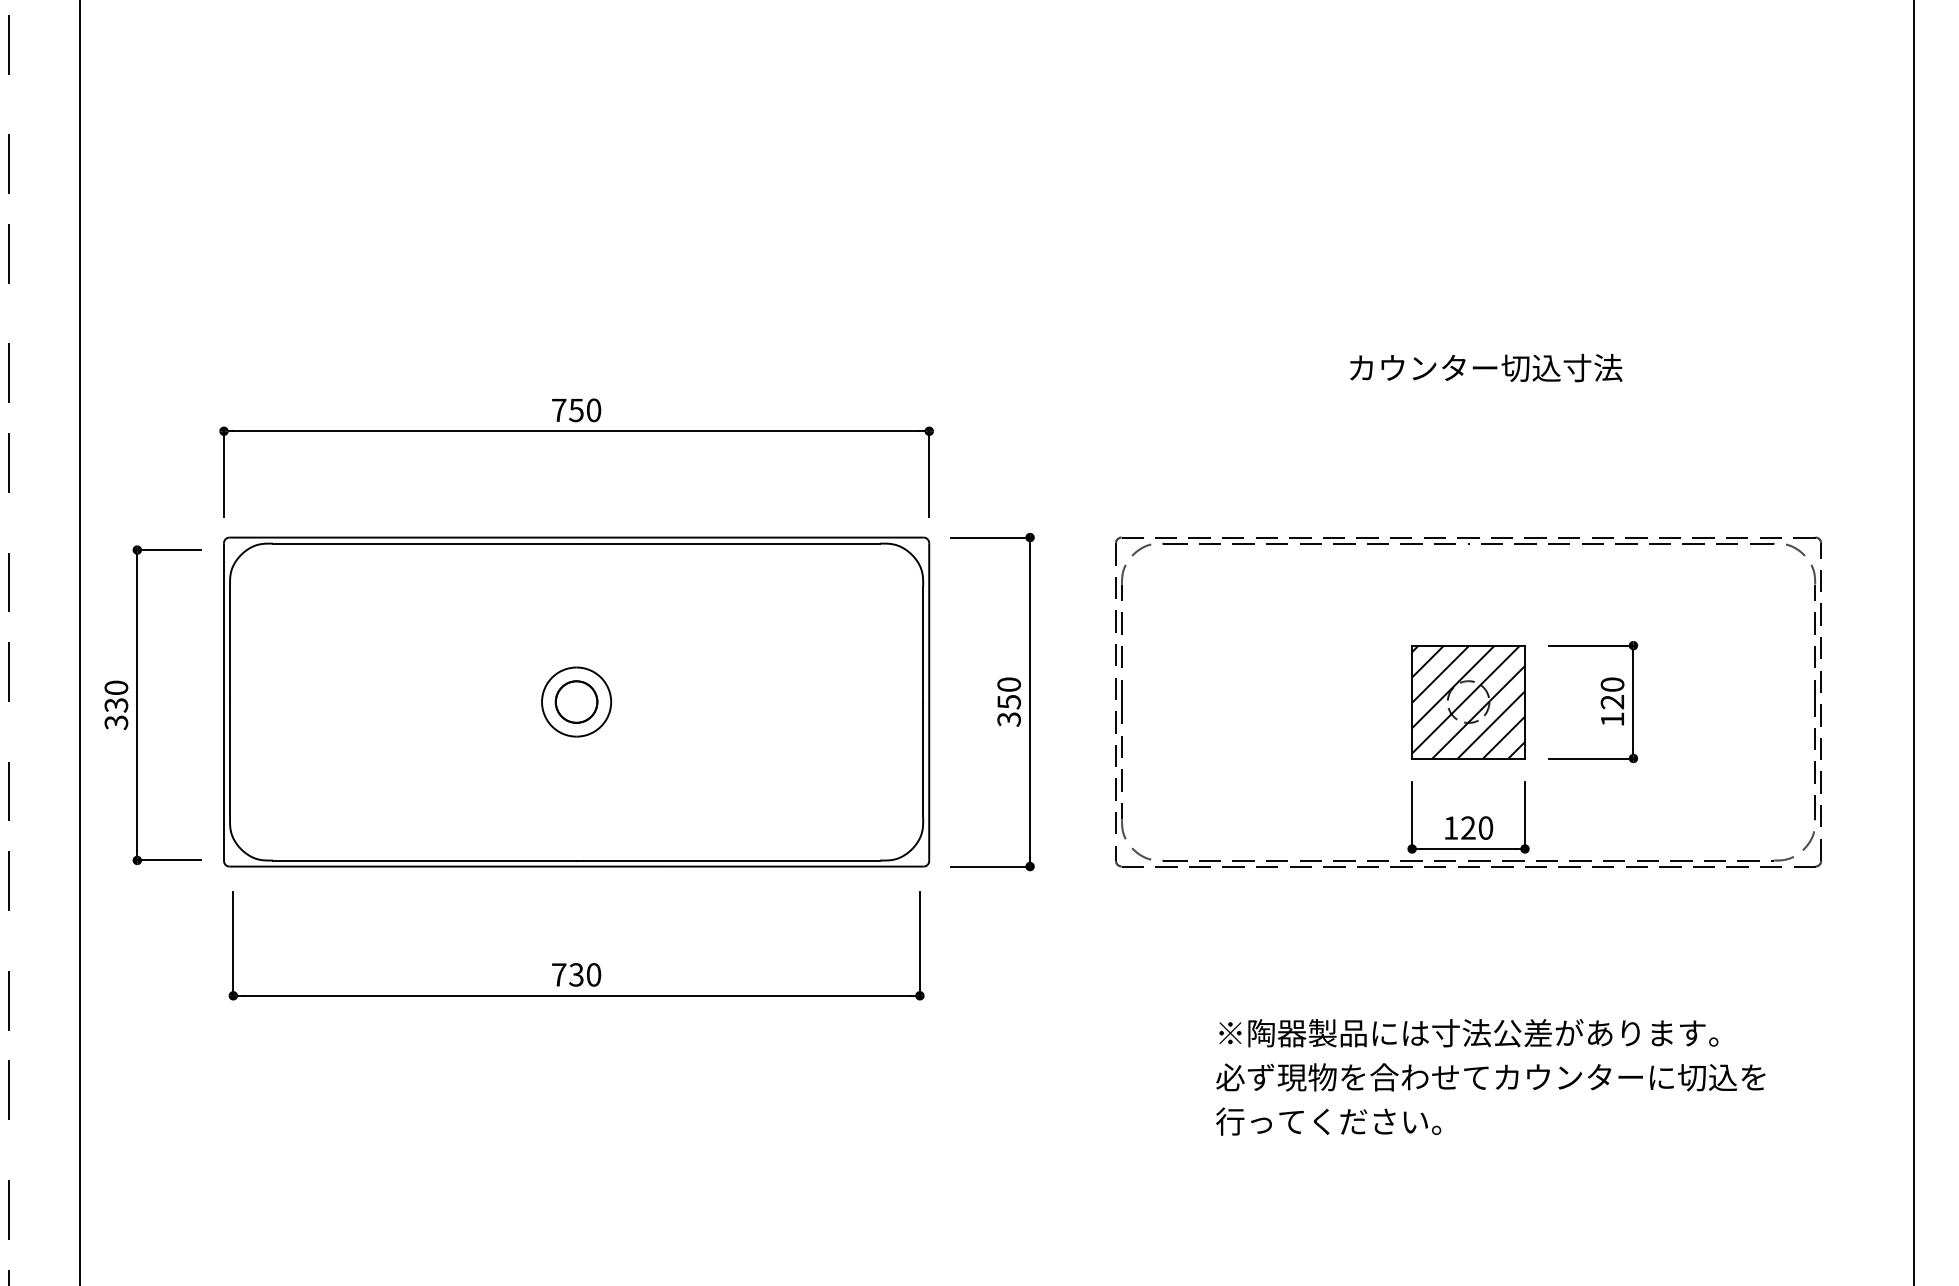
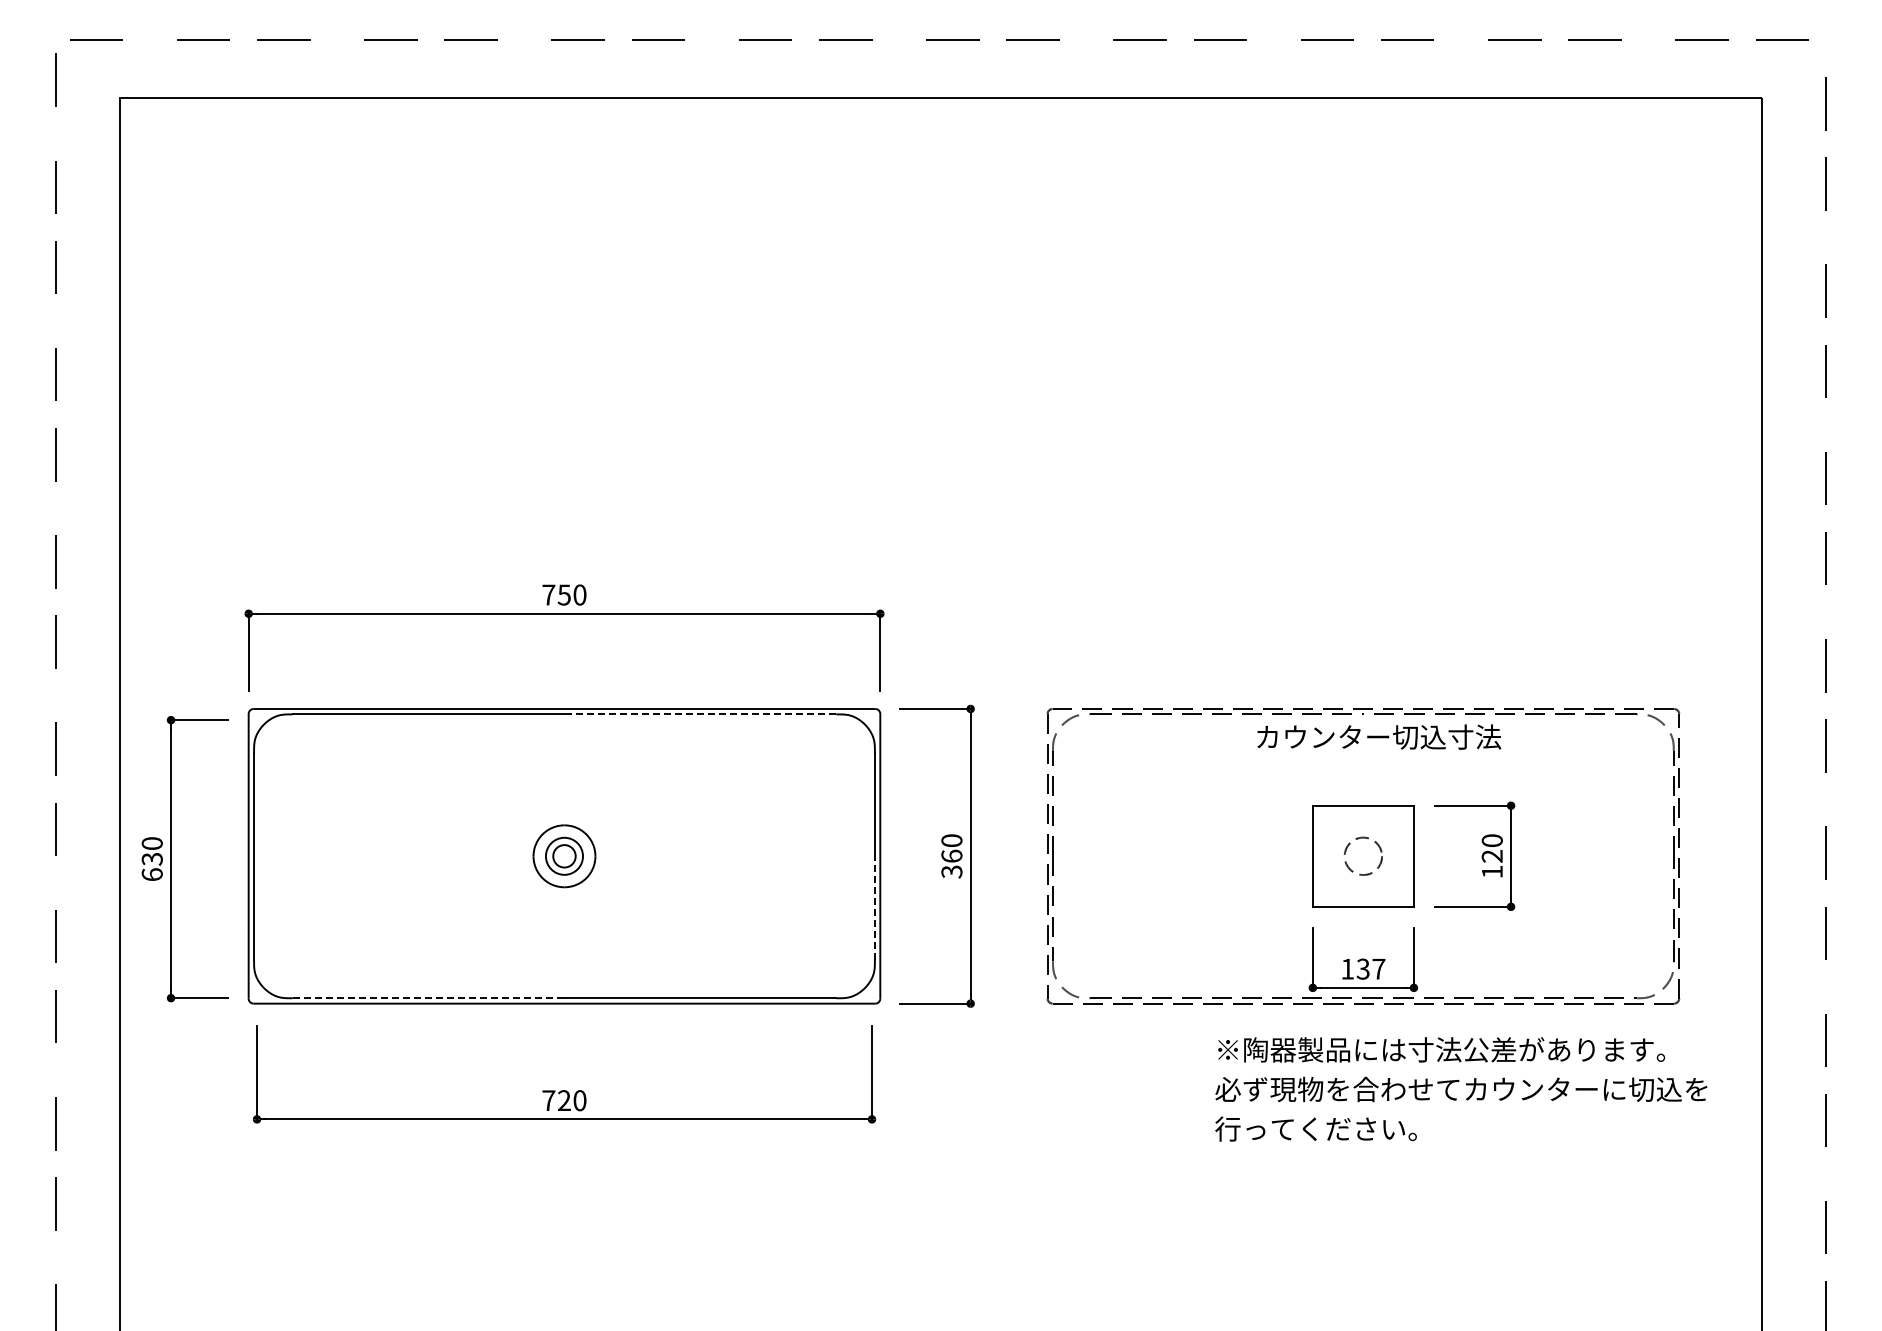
text: (1486, 367) -> (1379, 736), moved
line: (728, 543) -> (700, 714), solid -> dashed
hatch: (1467, 701) -> (1362, 855), removed
circle: (576, 702) -> (564, 856), size x0.6
text: (1008, 702) -> (951, 856), 350 -> 360
text: (115, 722) -> (151, 874), 330 -> 630
line: (922, 759) -> (874, 907), solid -> dashed
text: (1476, 827) -> (1370, 968), 120 -> 137
line: (424, 860) -> (428, 998), solid -> dashed
text: (575, 974) -> (563, 1100), 730 -> 720
text: (1491, 1077) -> (1461, 1089), moved

